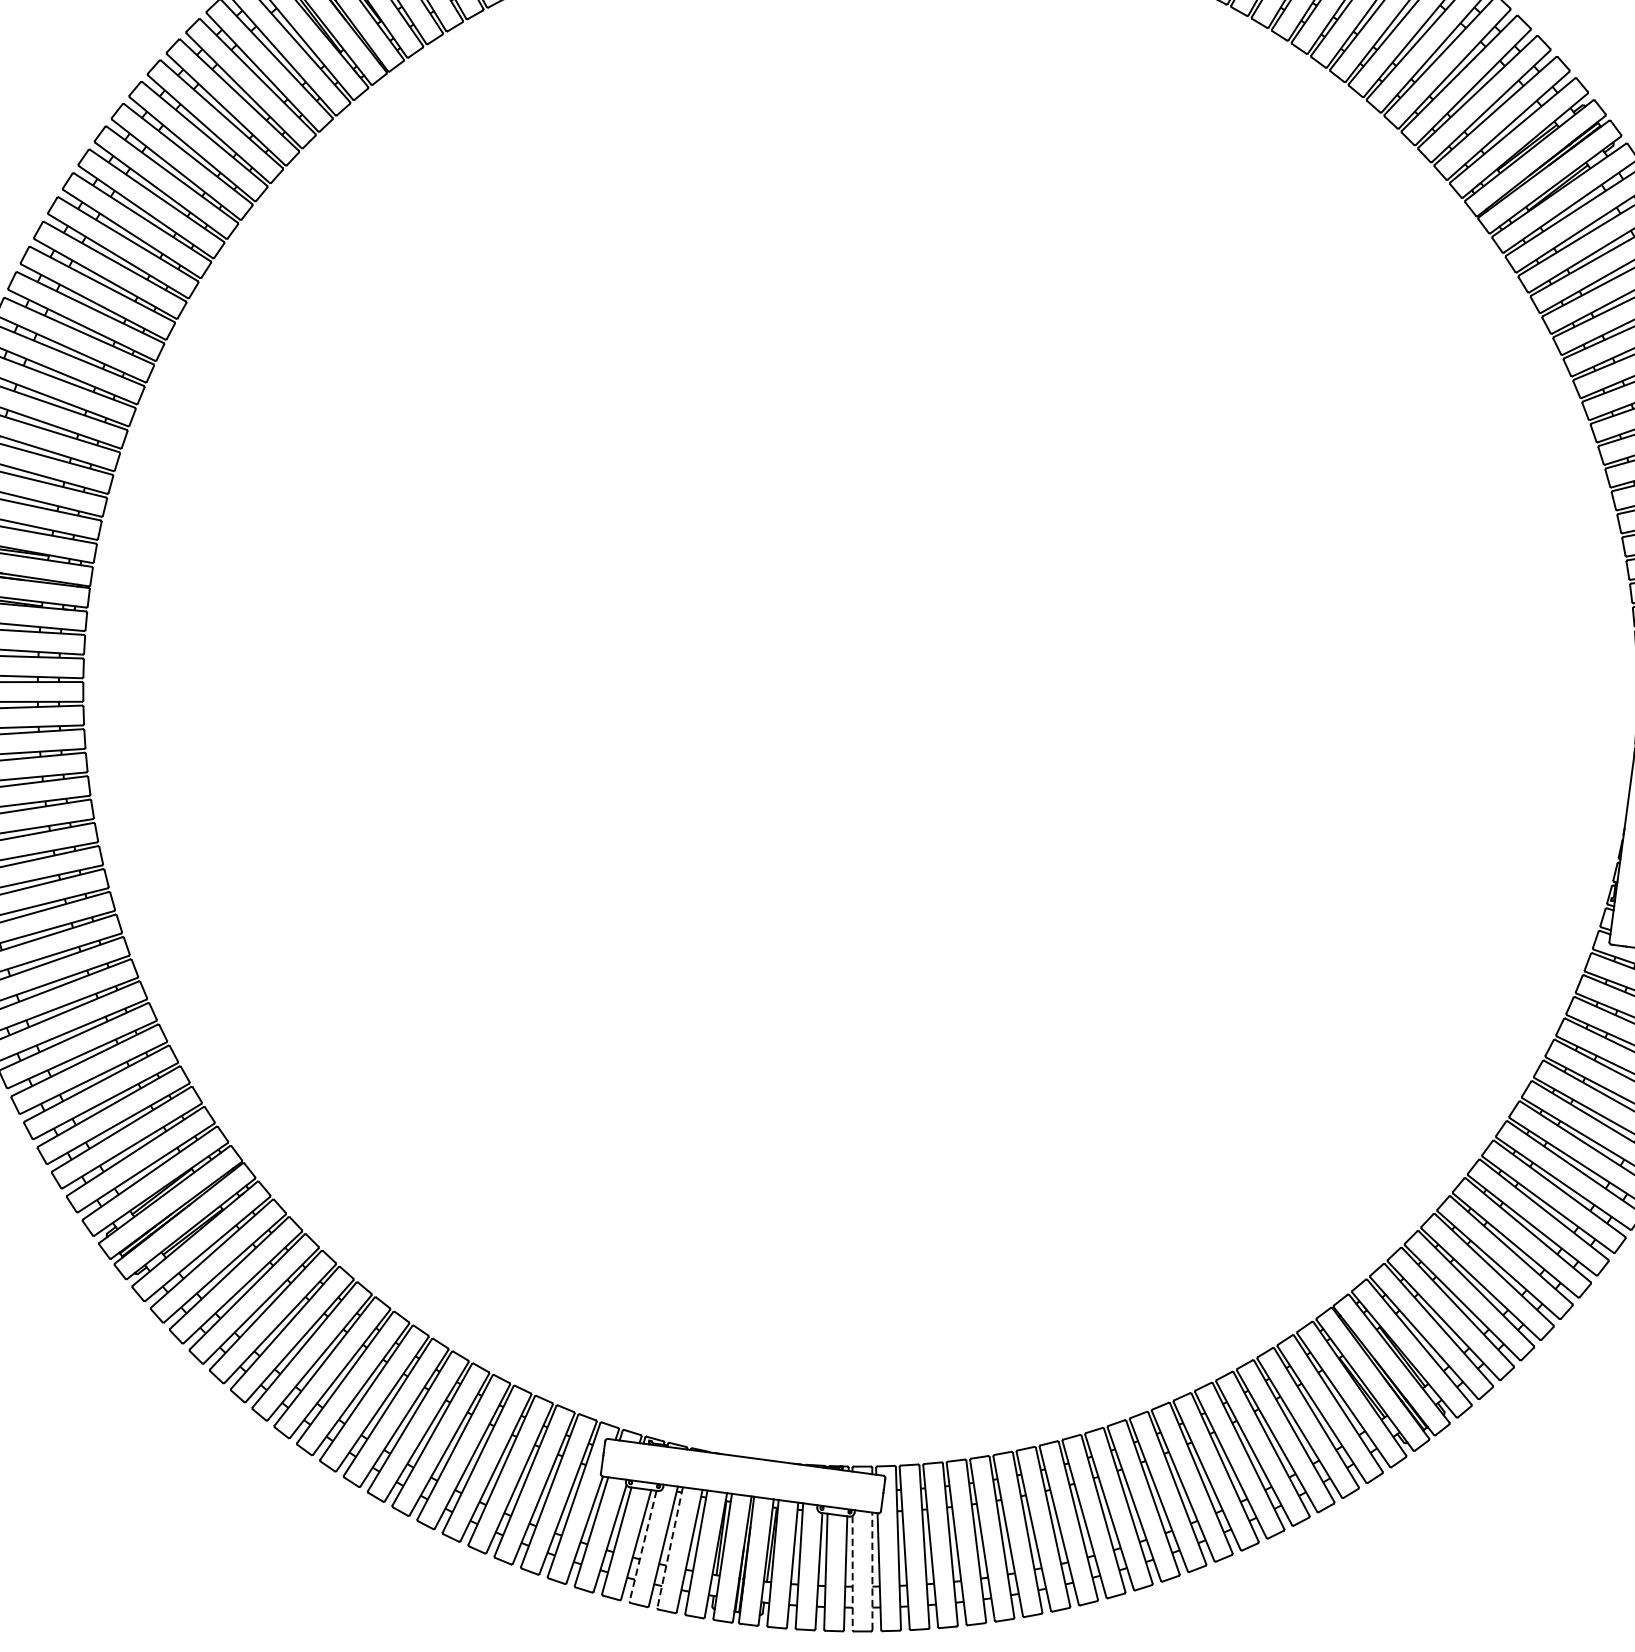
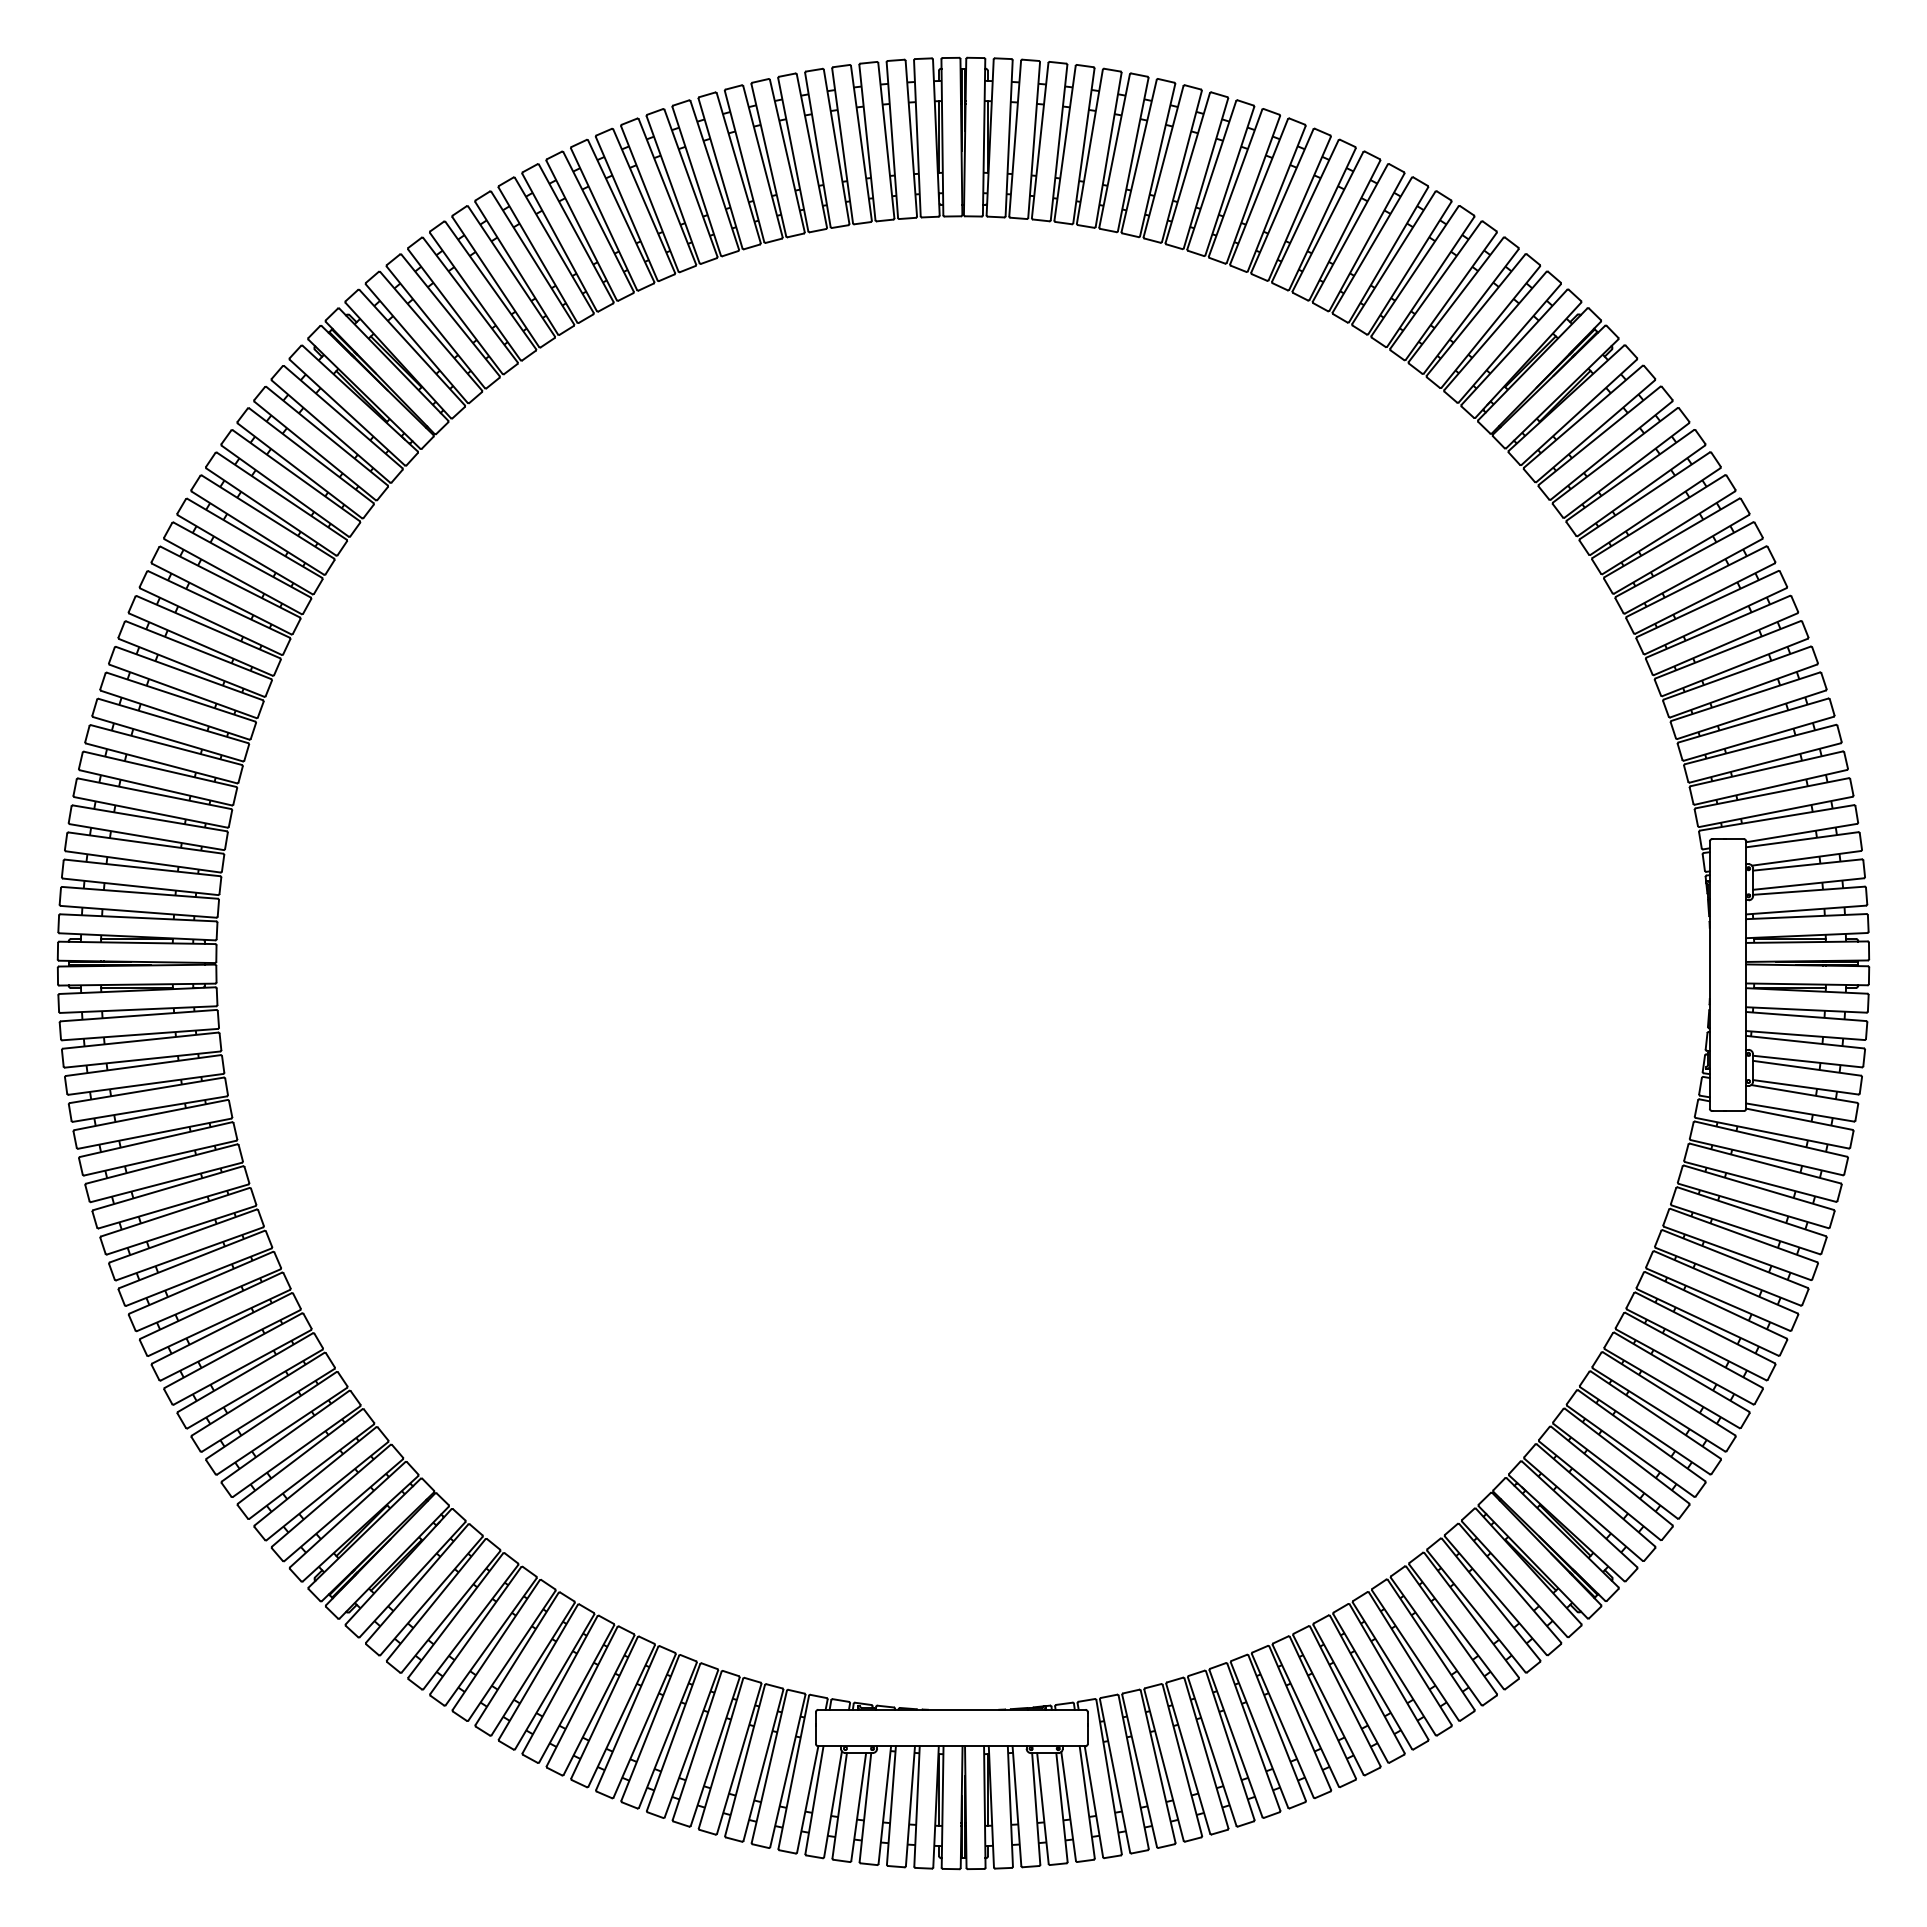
line: (643, 1546) -> (865, 1807), dashed -> solid
line: (670, 1547) -> (891, 1805), dashed -> solid
line: (872, 1570) -> (1087, 1801), dashed -> solid
line: (852, 1573) -> (1068, 1806), dashed -> solid

